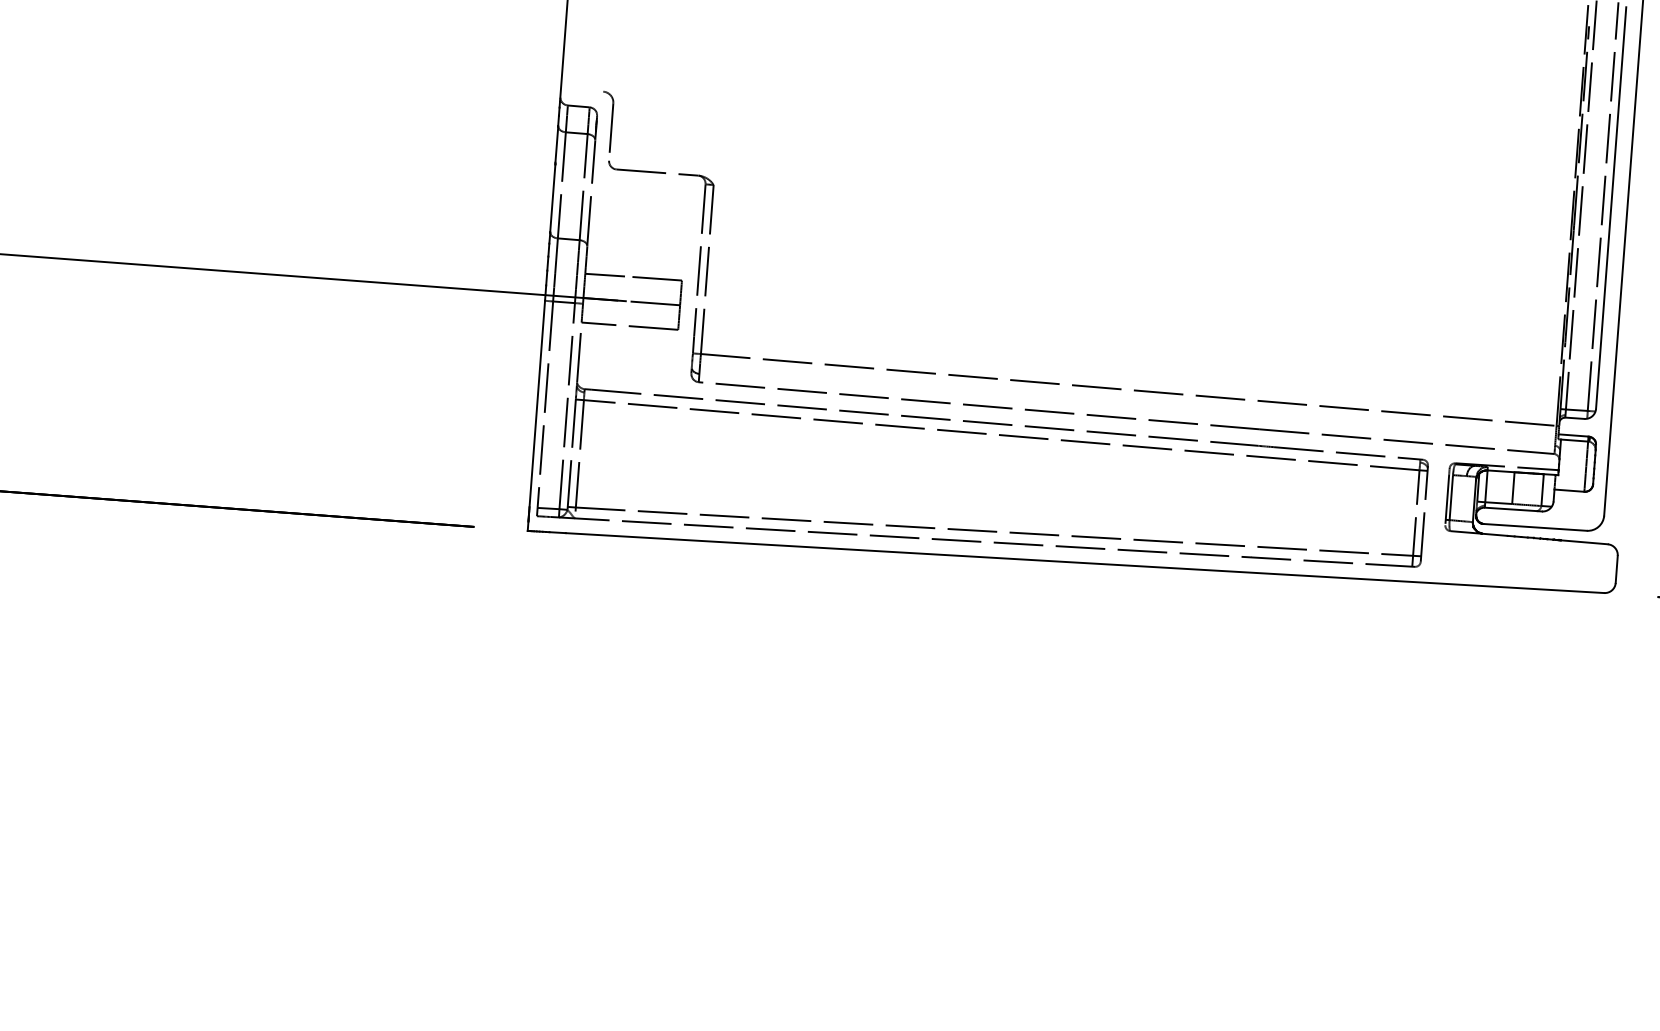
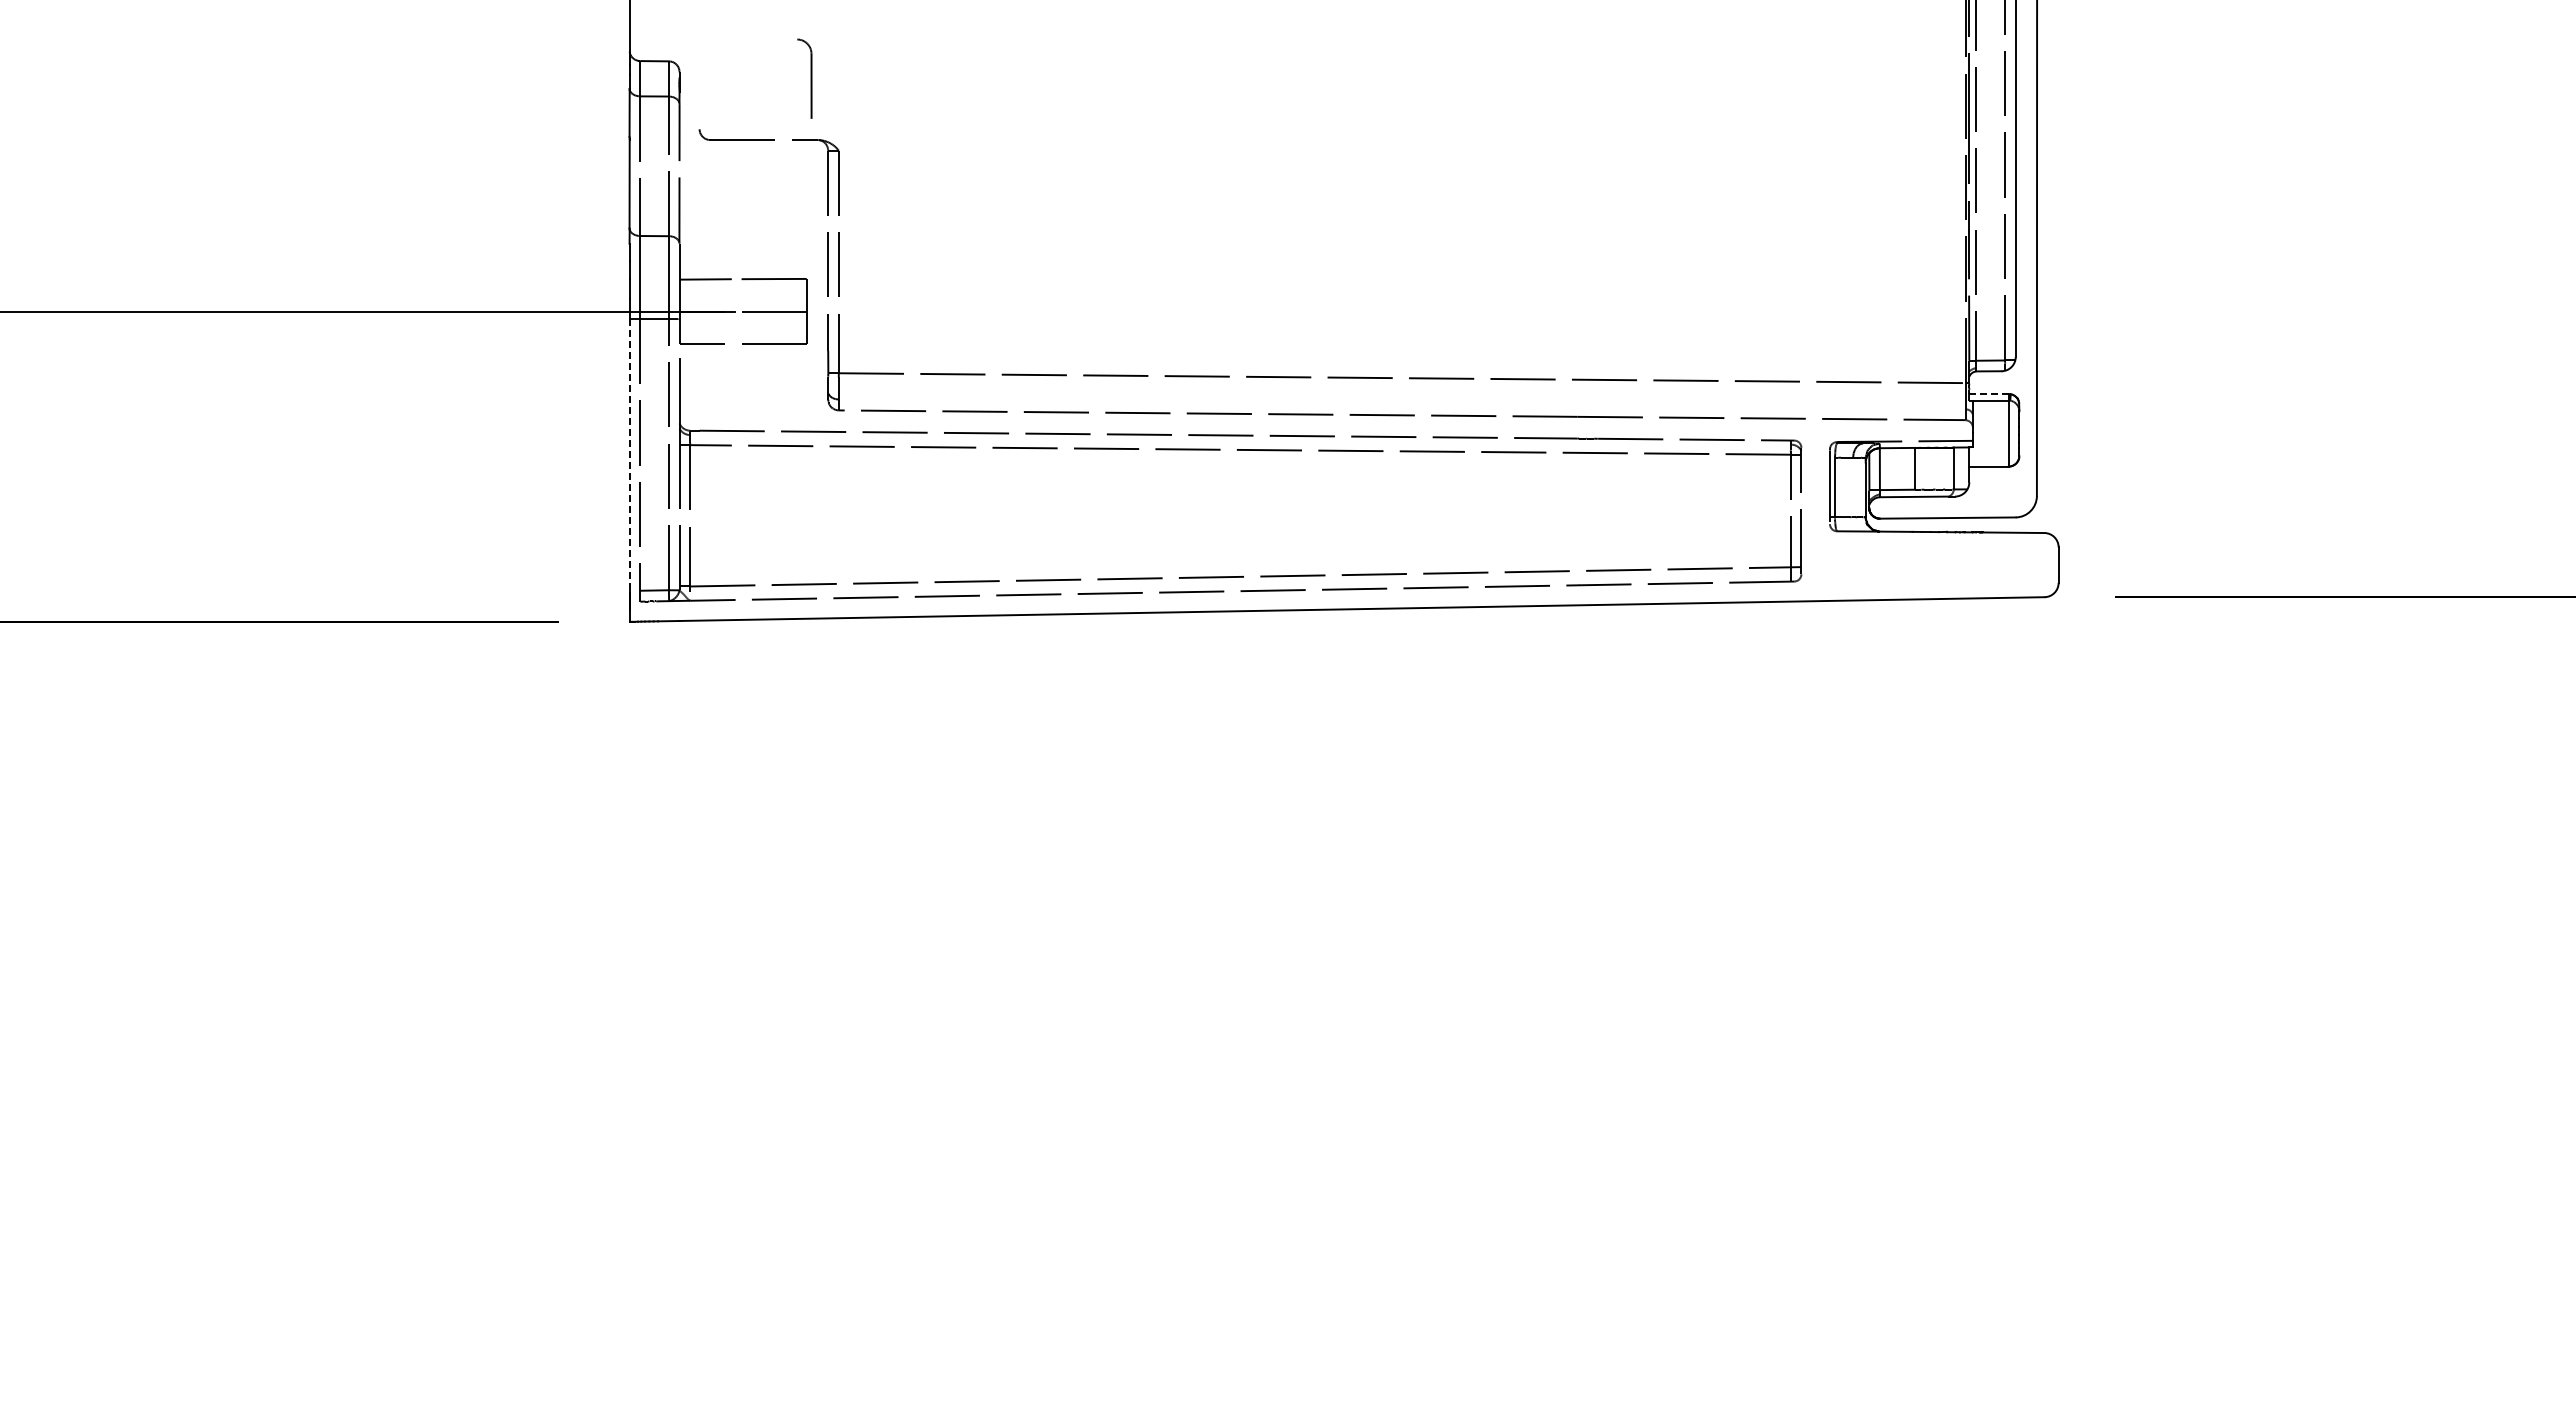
part: (606, 121) -> (804, 78), moved
line: (537, 403) -> (629, 454), solid -> dashed
line: (1573, 435) -> (1988, 393), solid -> dashed

